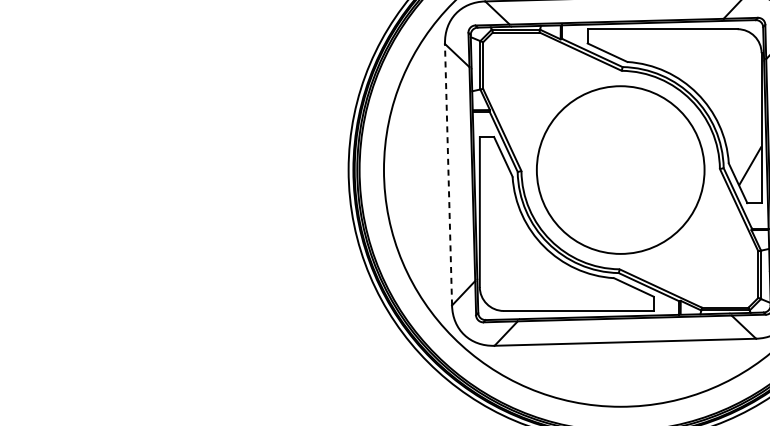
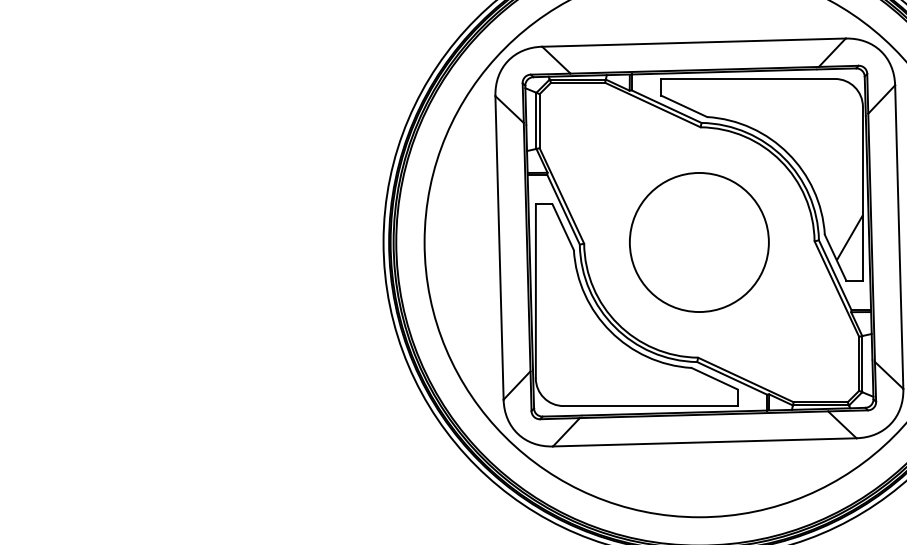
circle: (619, 170) -> (698, 242), size x0.71
line: (448, 174) -> (499, 247), dashed -> solid

